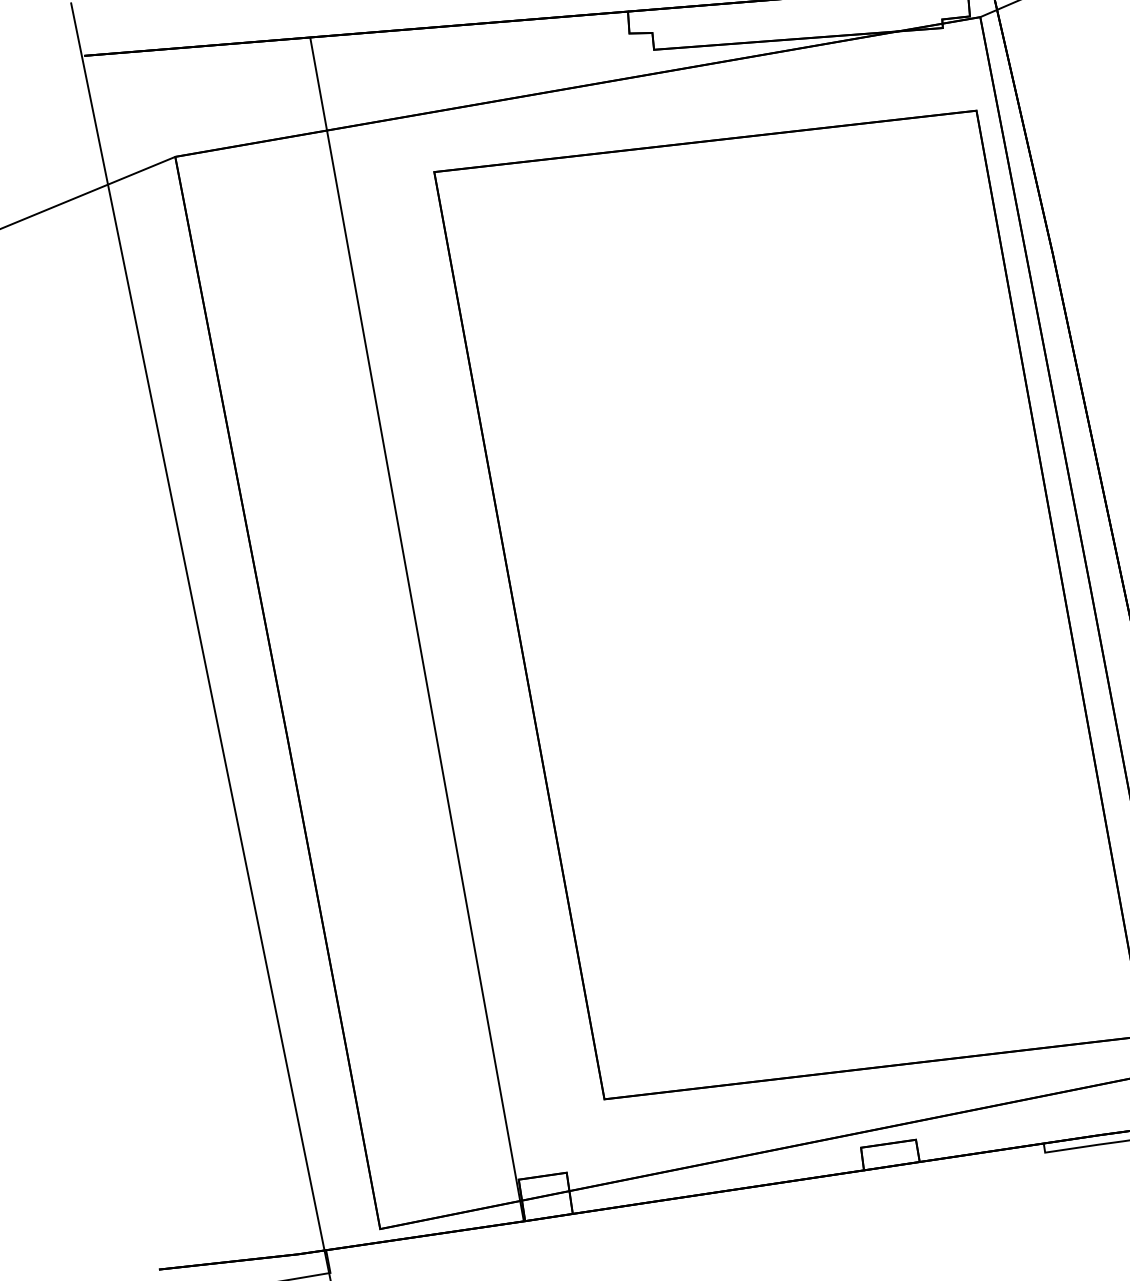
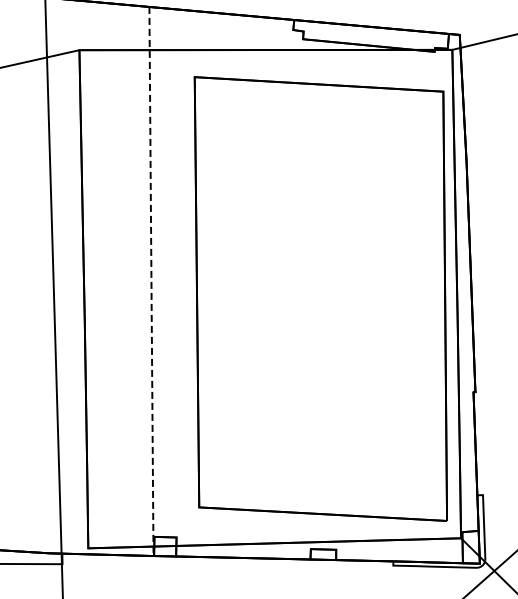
line: (417, 629) -> (151, 281), solid -> dashed

